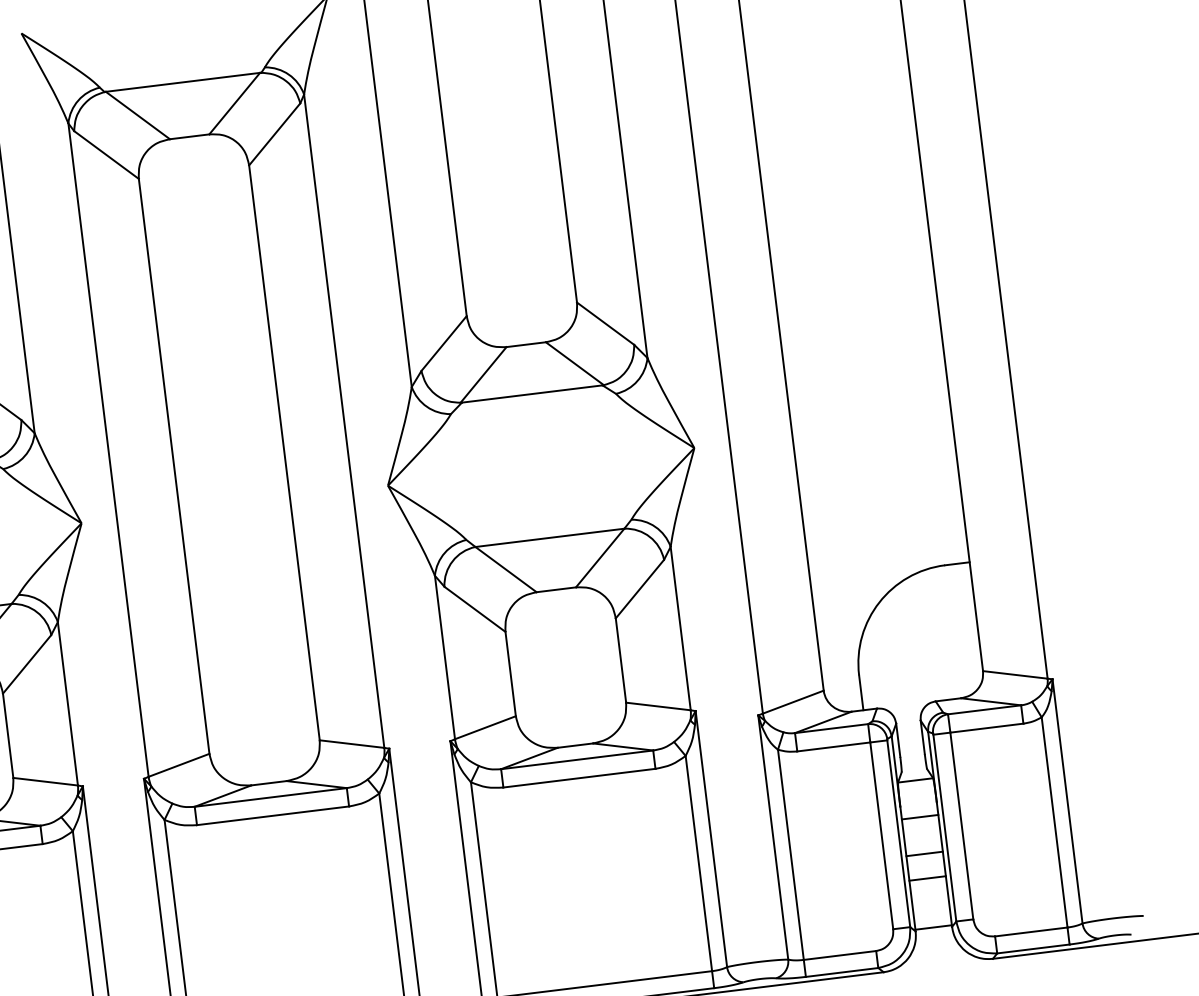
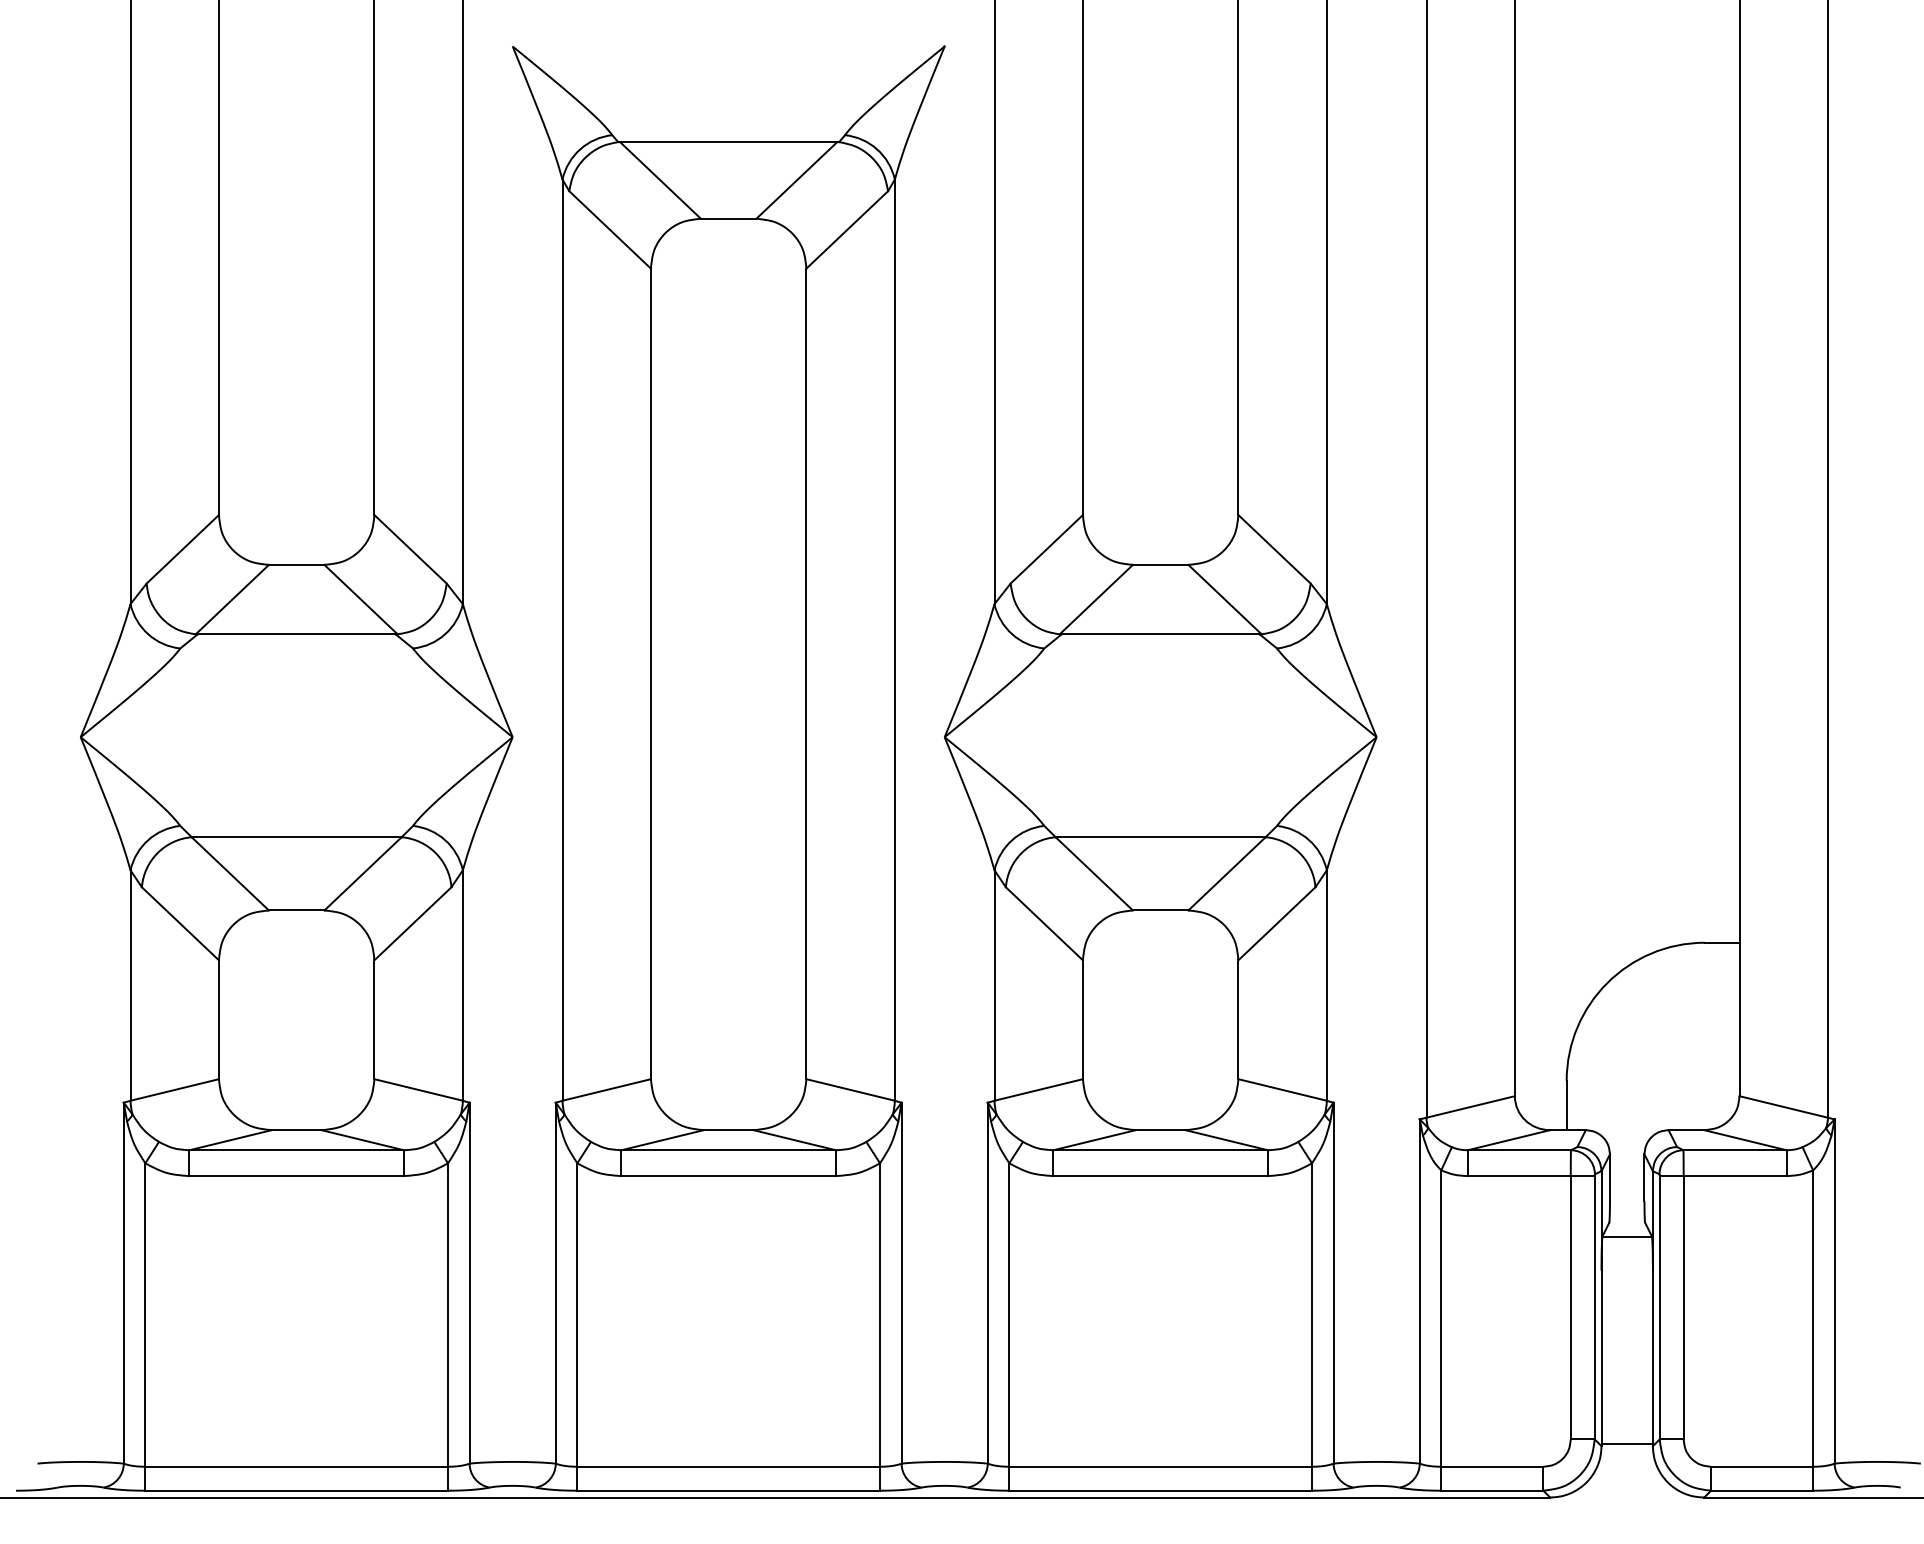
line: (919, 817) -> (1626, 1288), removed
line: (924, 854) -> (1626, 1340), removed
line: (927, 878) -> (1626, 1374), removed

